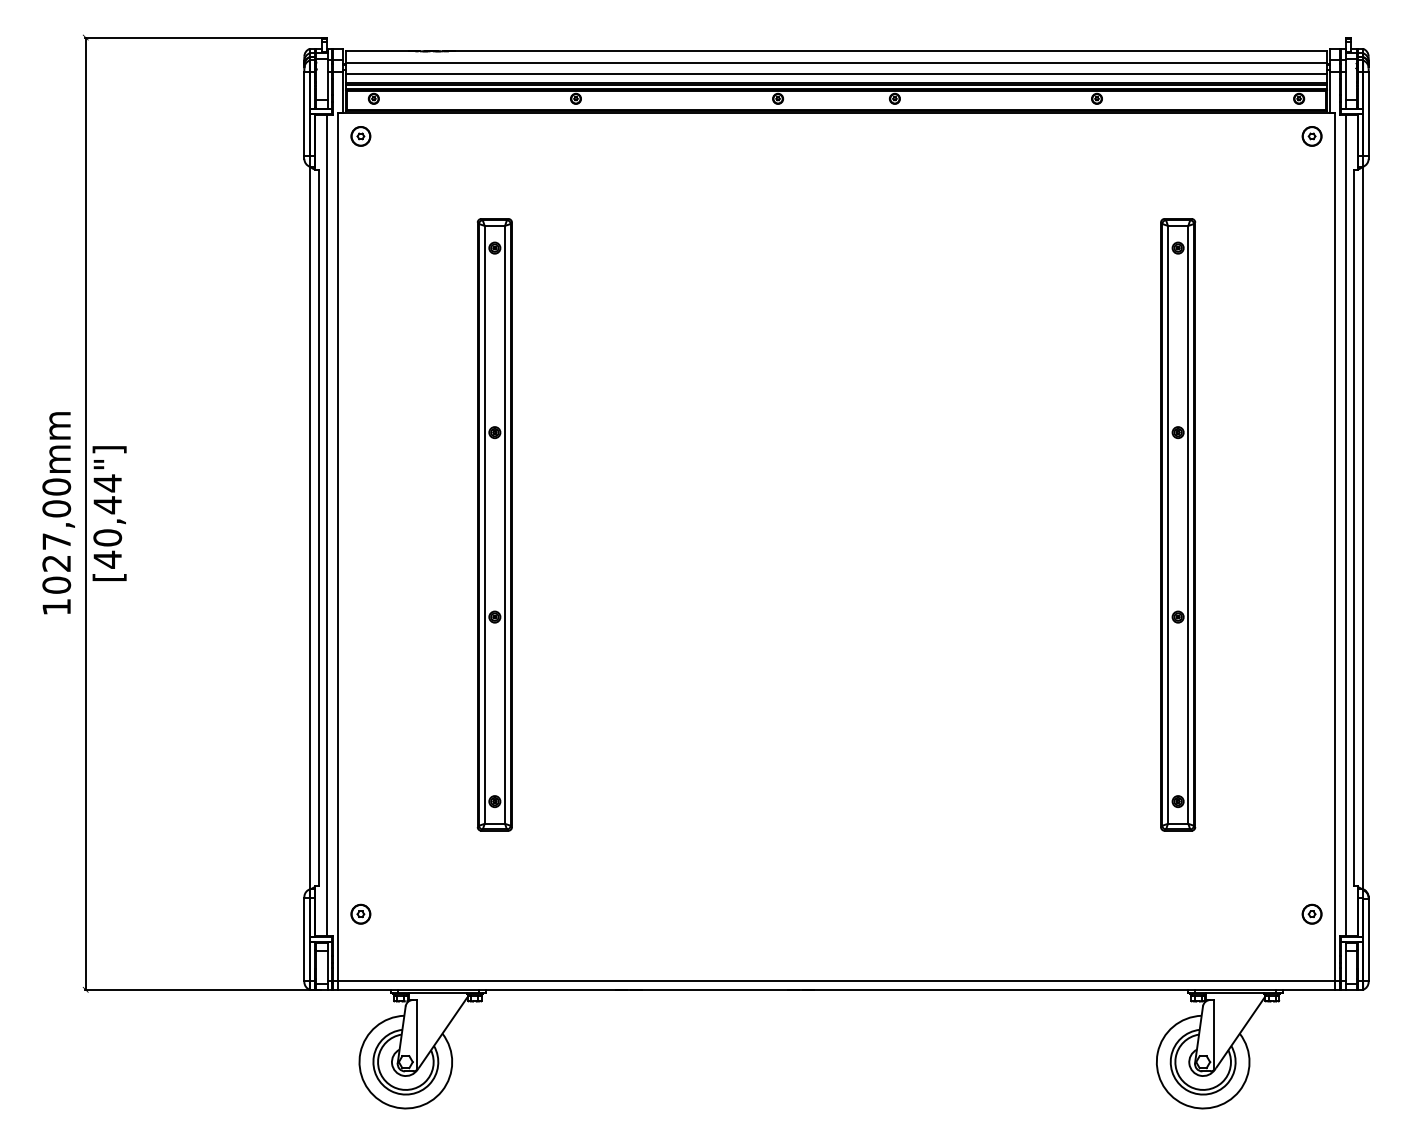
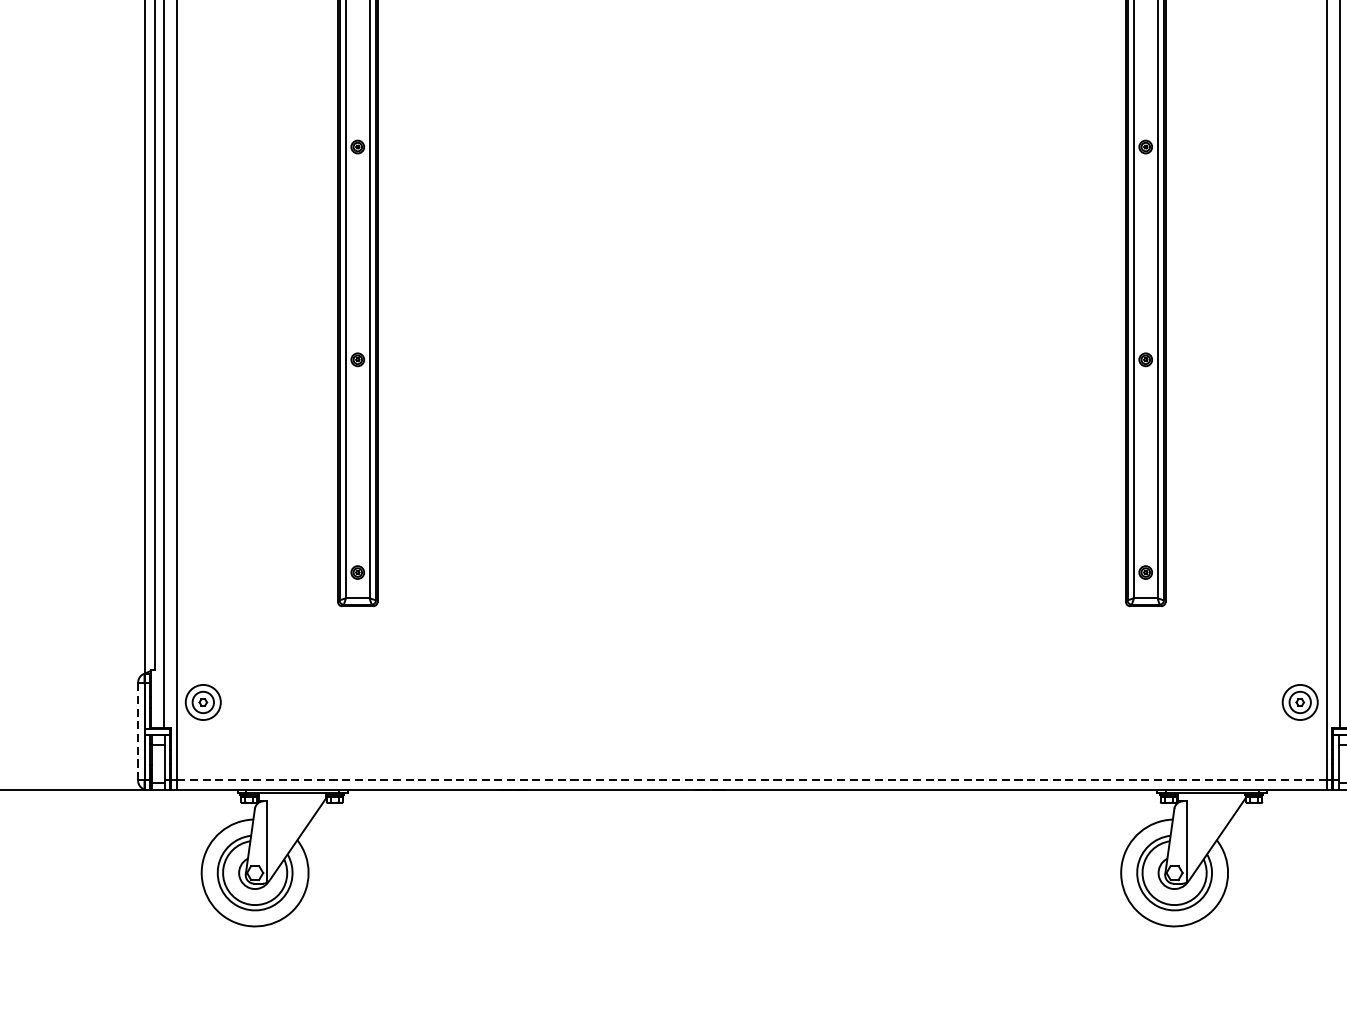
circle: (360, 913) -> (202, 701), size x1.6
circle: (1311, 913) -> (1299, 701), size x1.6
line: (304, 939) -> (138, 731), solid -> dashed
line: (836, 981) -> (751, 780), solid -> dashed

